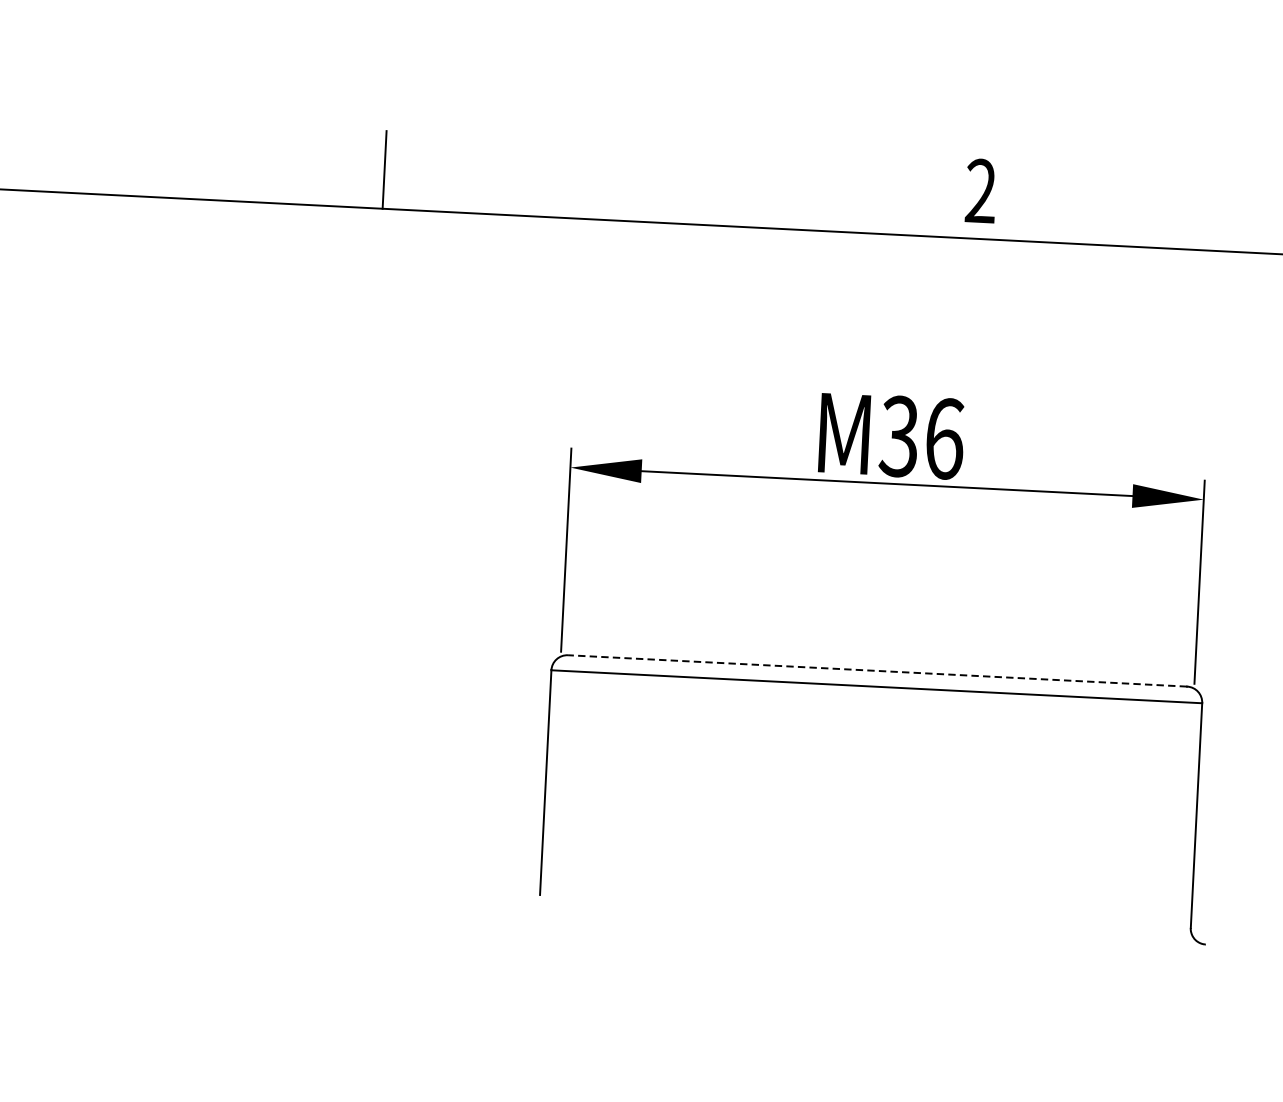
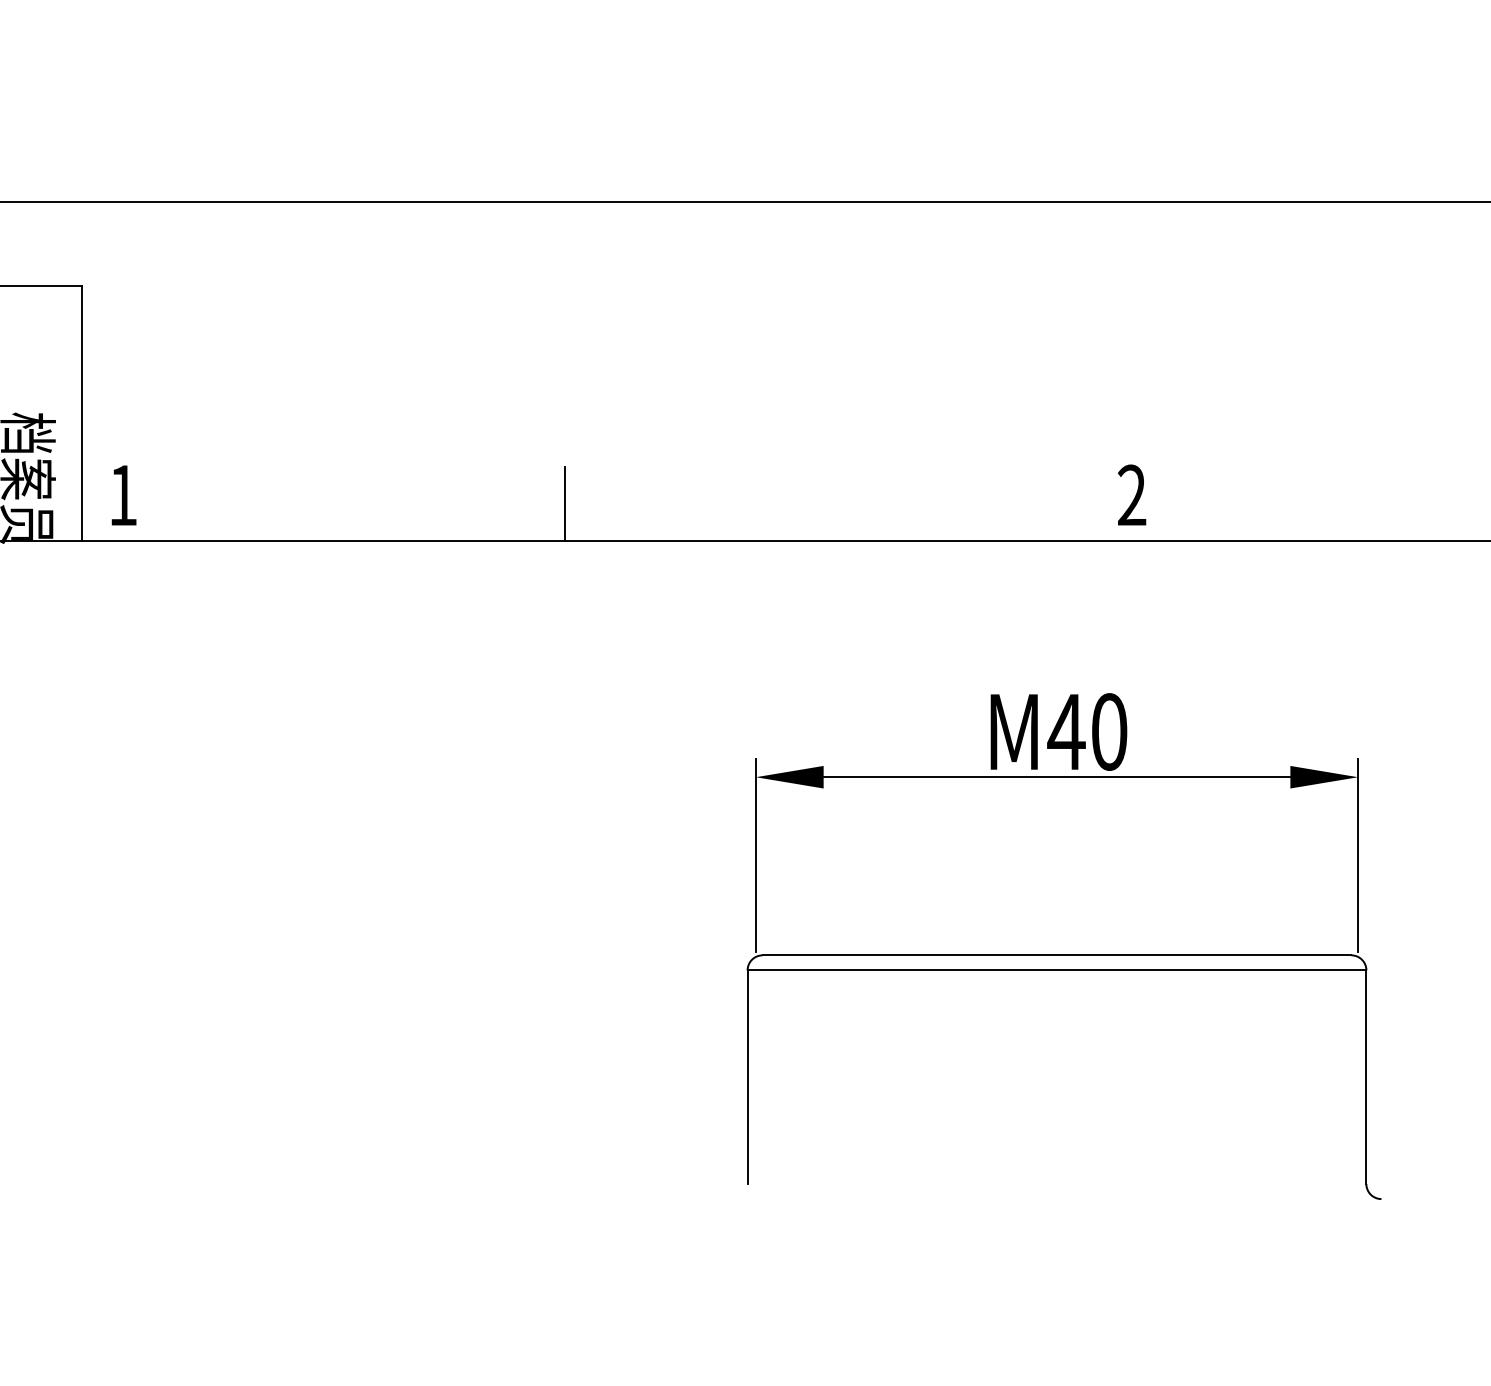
text: (921, 437) -> (1087, 731), M36 -> M40
line: (877, 671) -> (1056, 955), dashed -> solid

